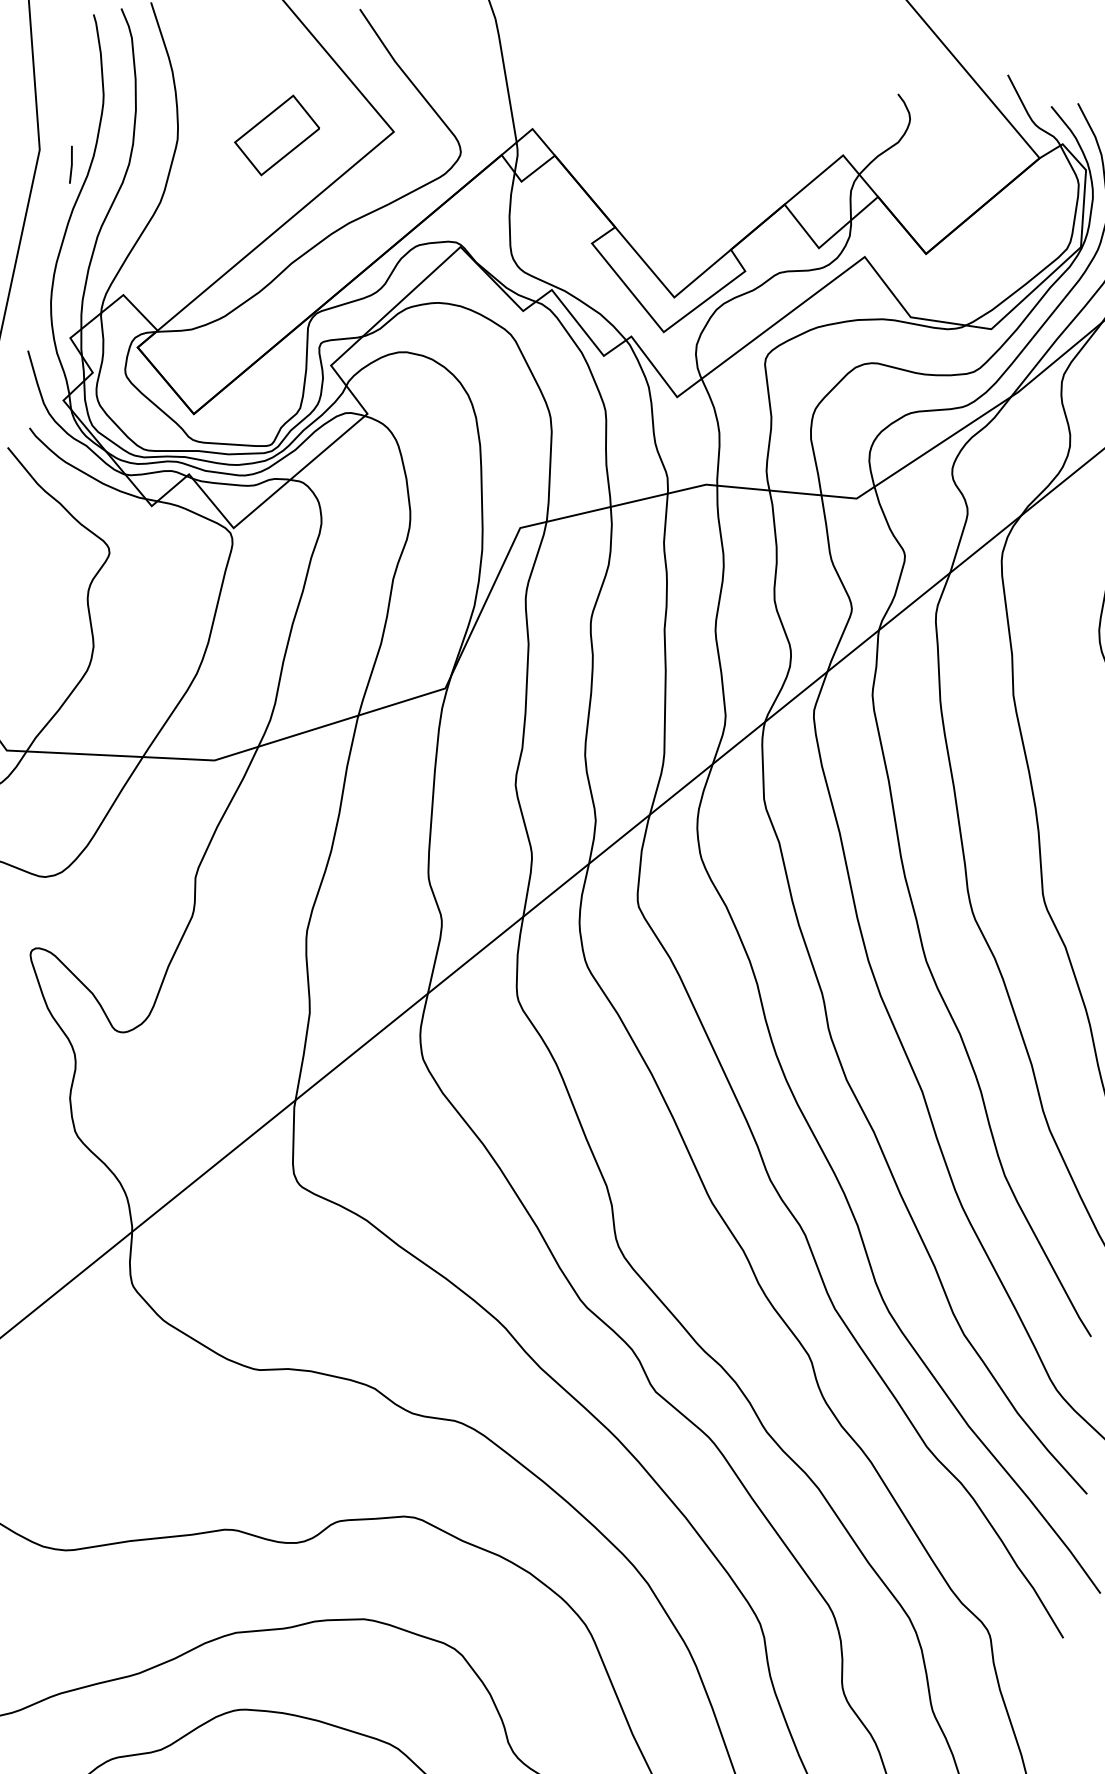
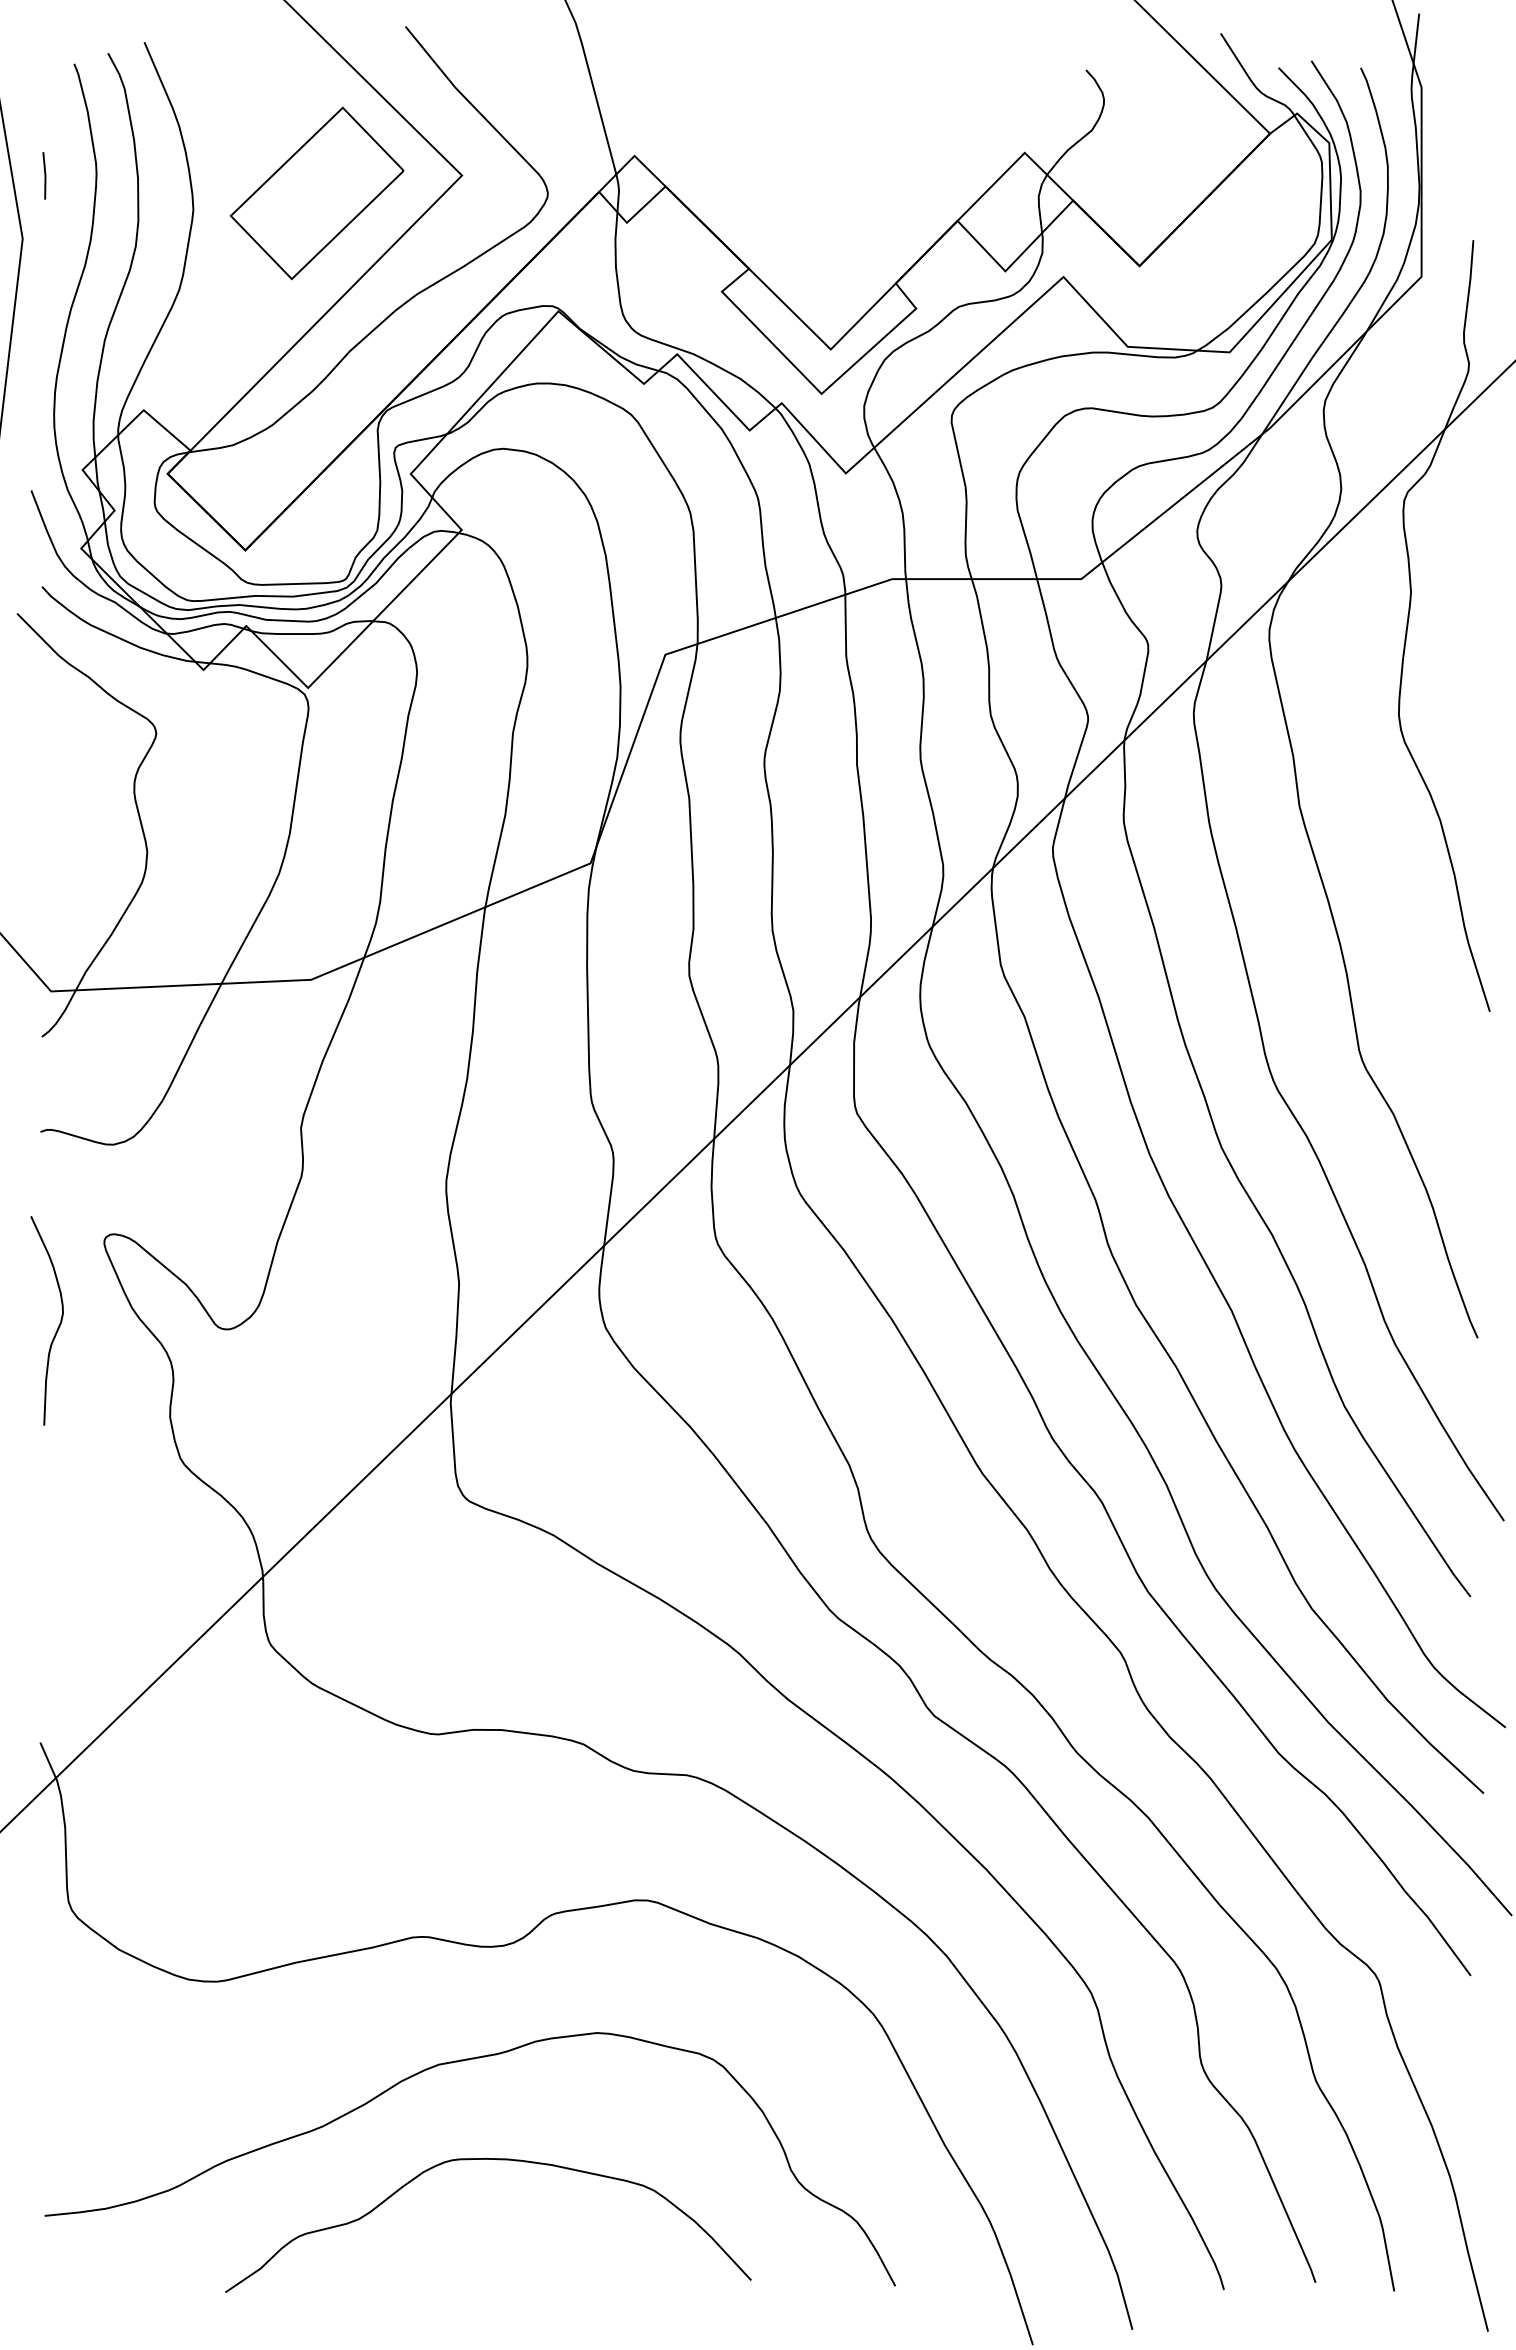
part: (276, 135) -> (316, 193), size x1.67
line: (71, 164) -> (44, 175), moved

